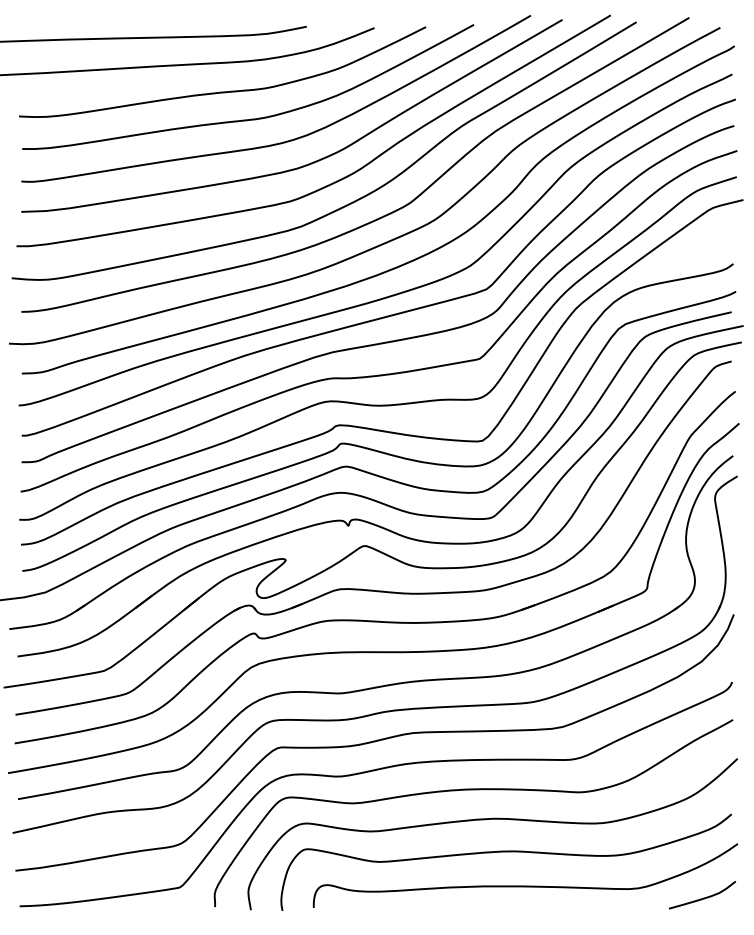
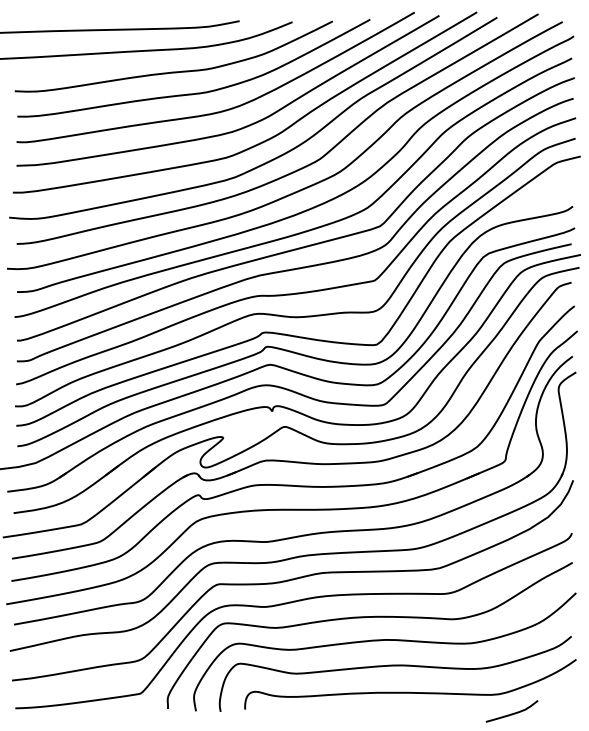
curve: (703, 897) -> (512, 713), moved

